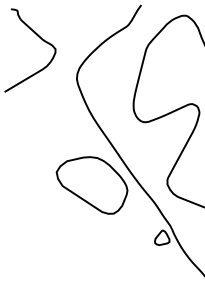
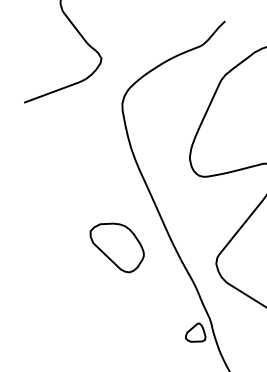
part: (91, 185) -> (115, 246), size x0.6

